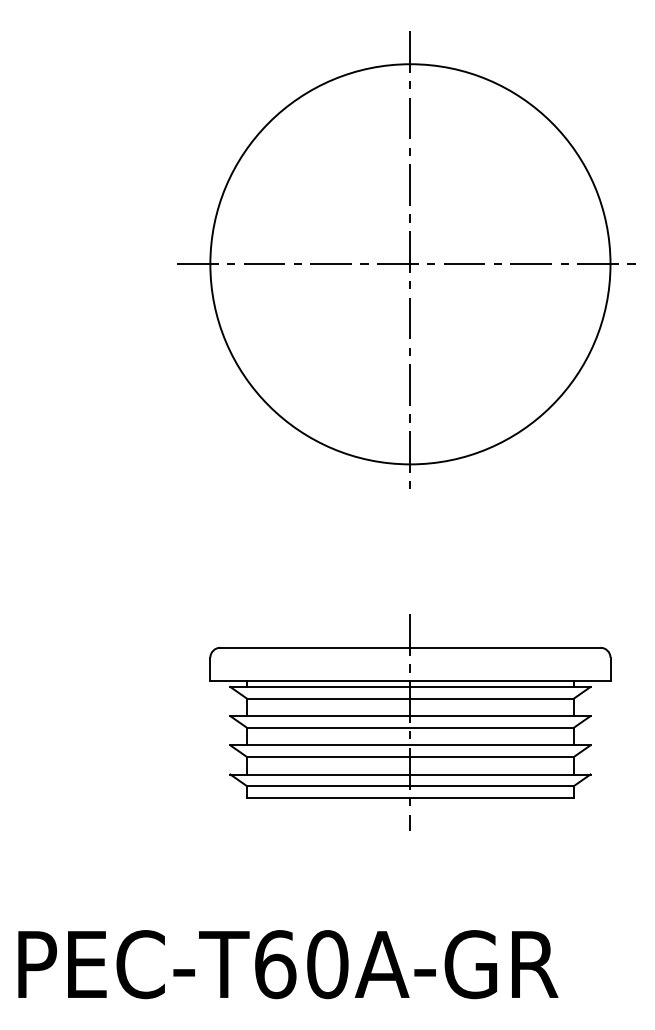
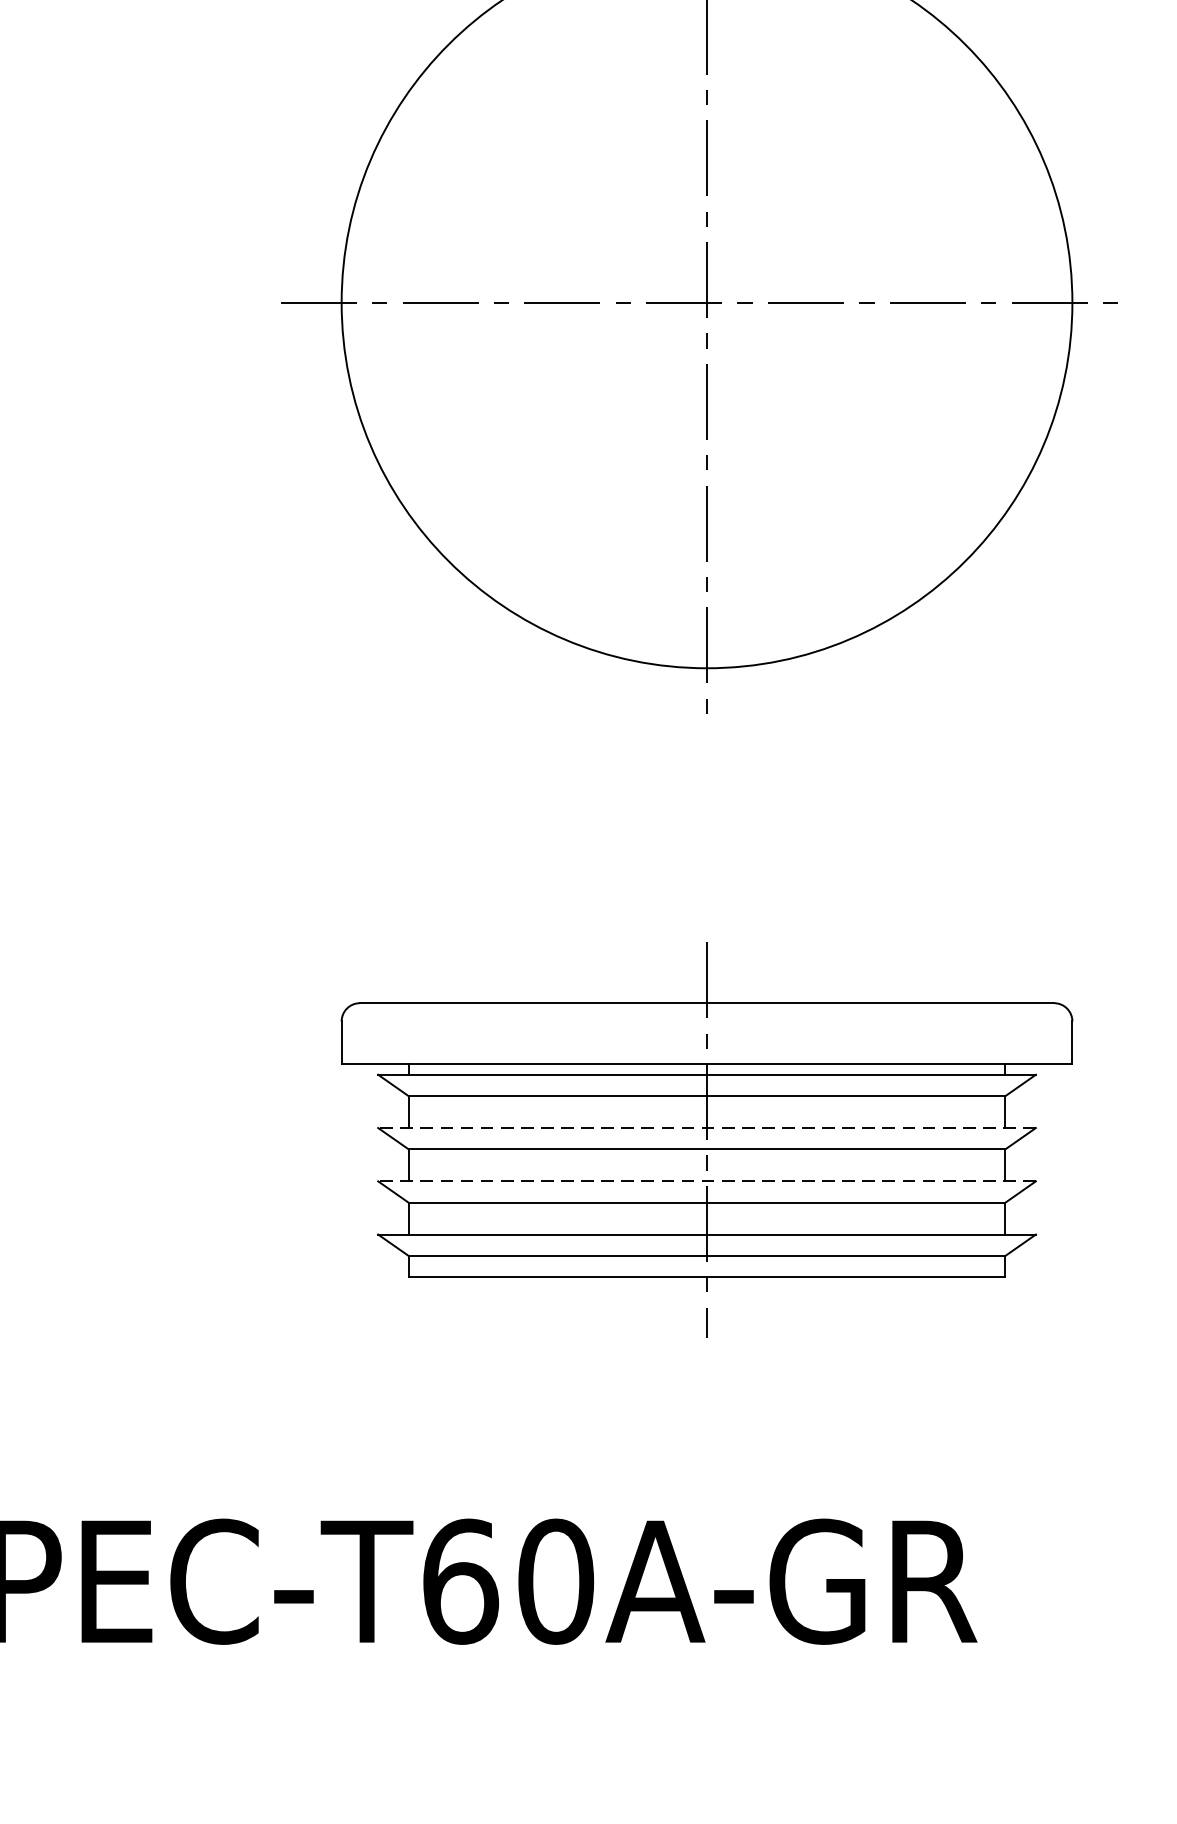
line: (409, 716) -> (705, 1128), solid -> dashed
line: (409, 745) -> (705, 1181), solid -> dashed

